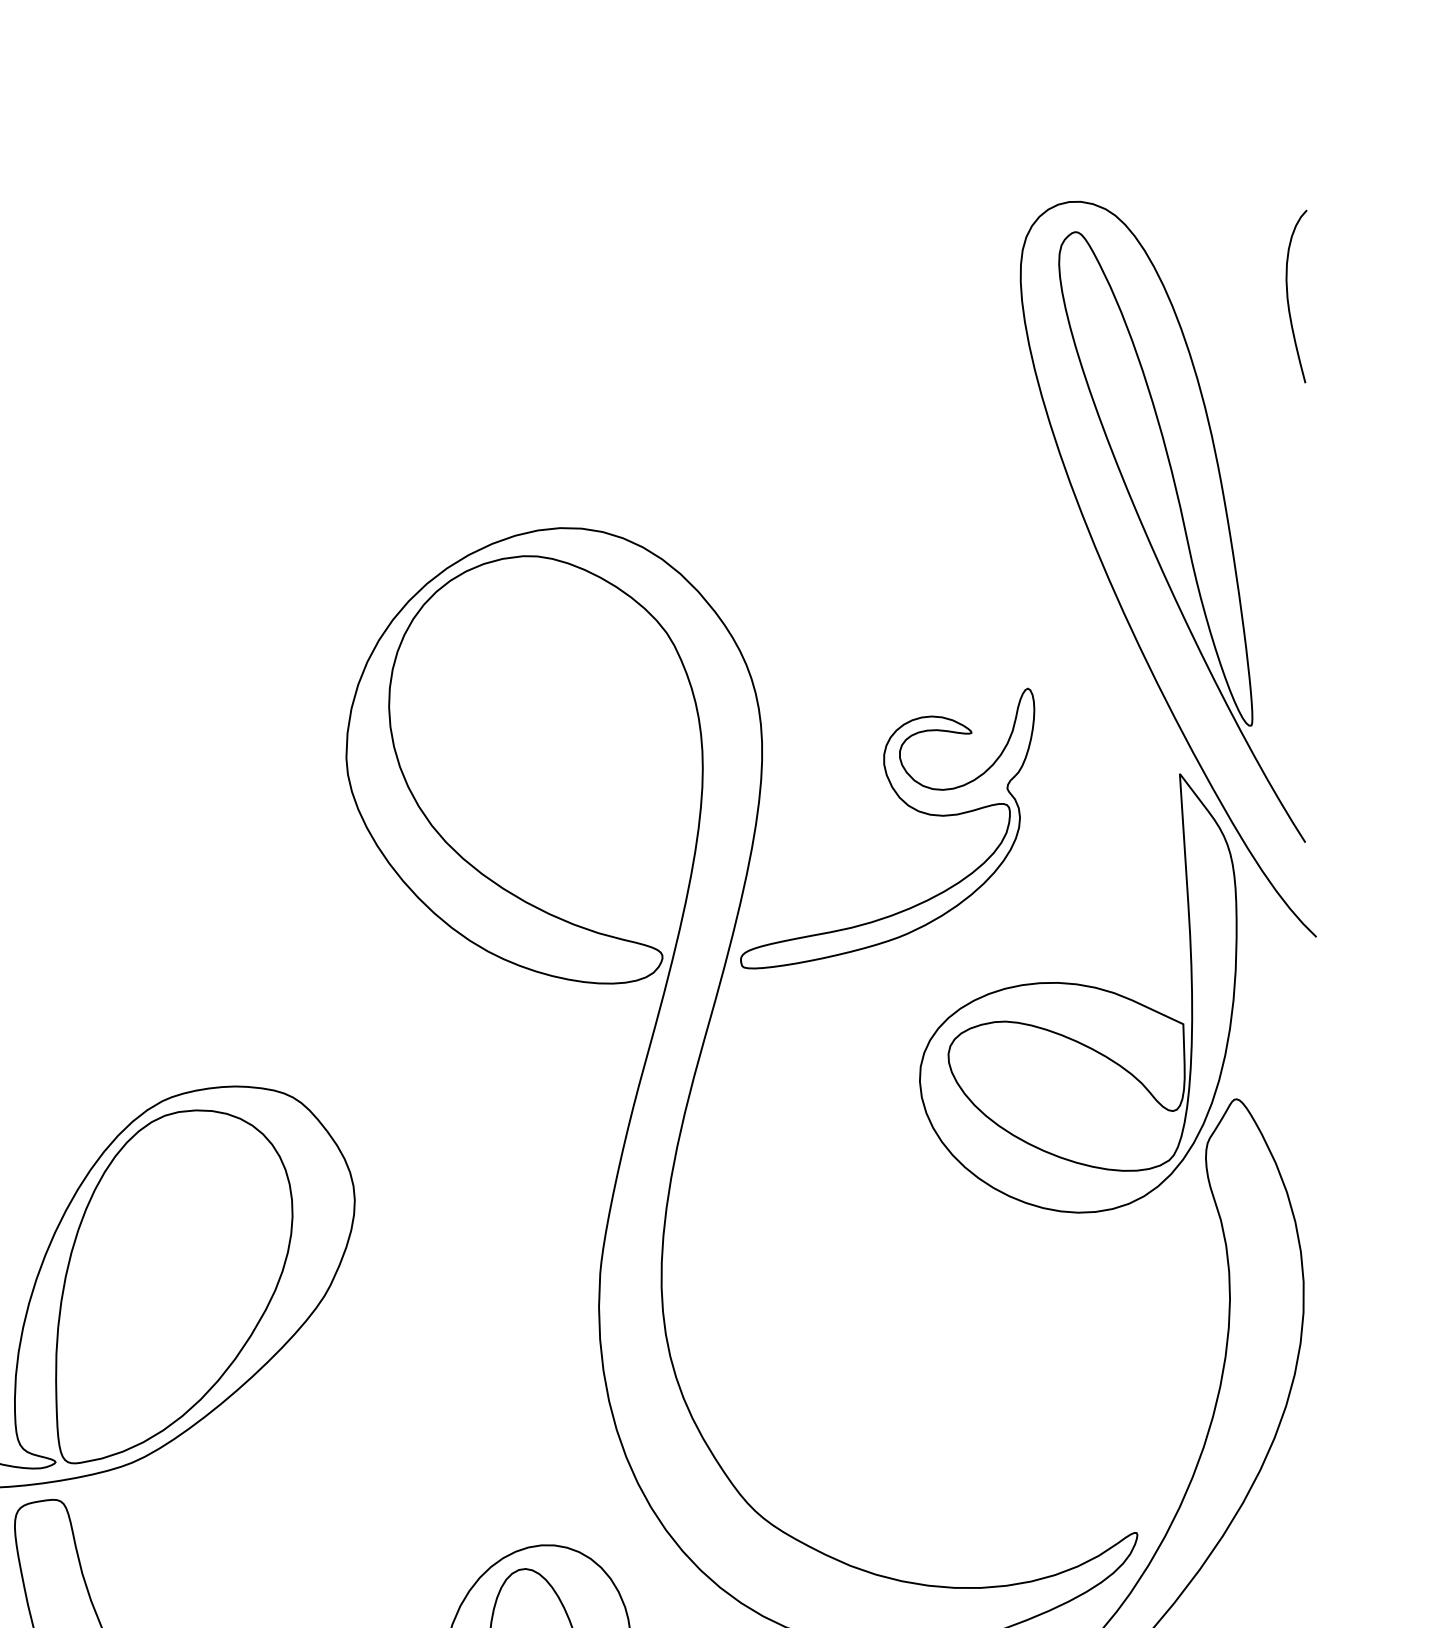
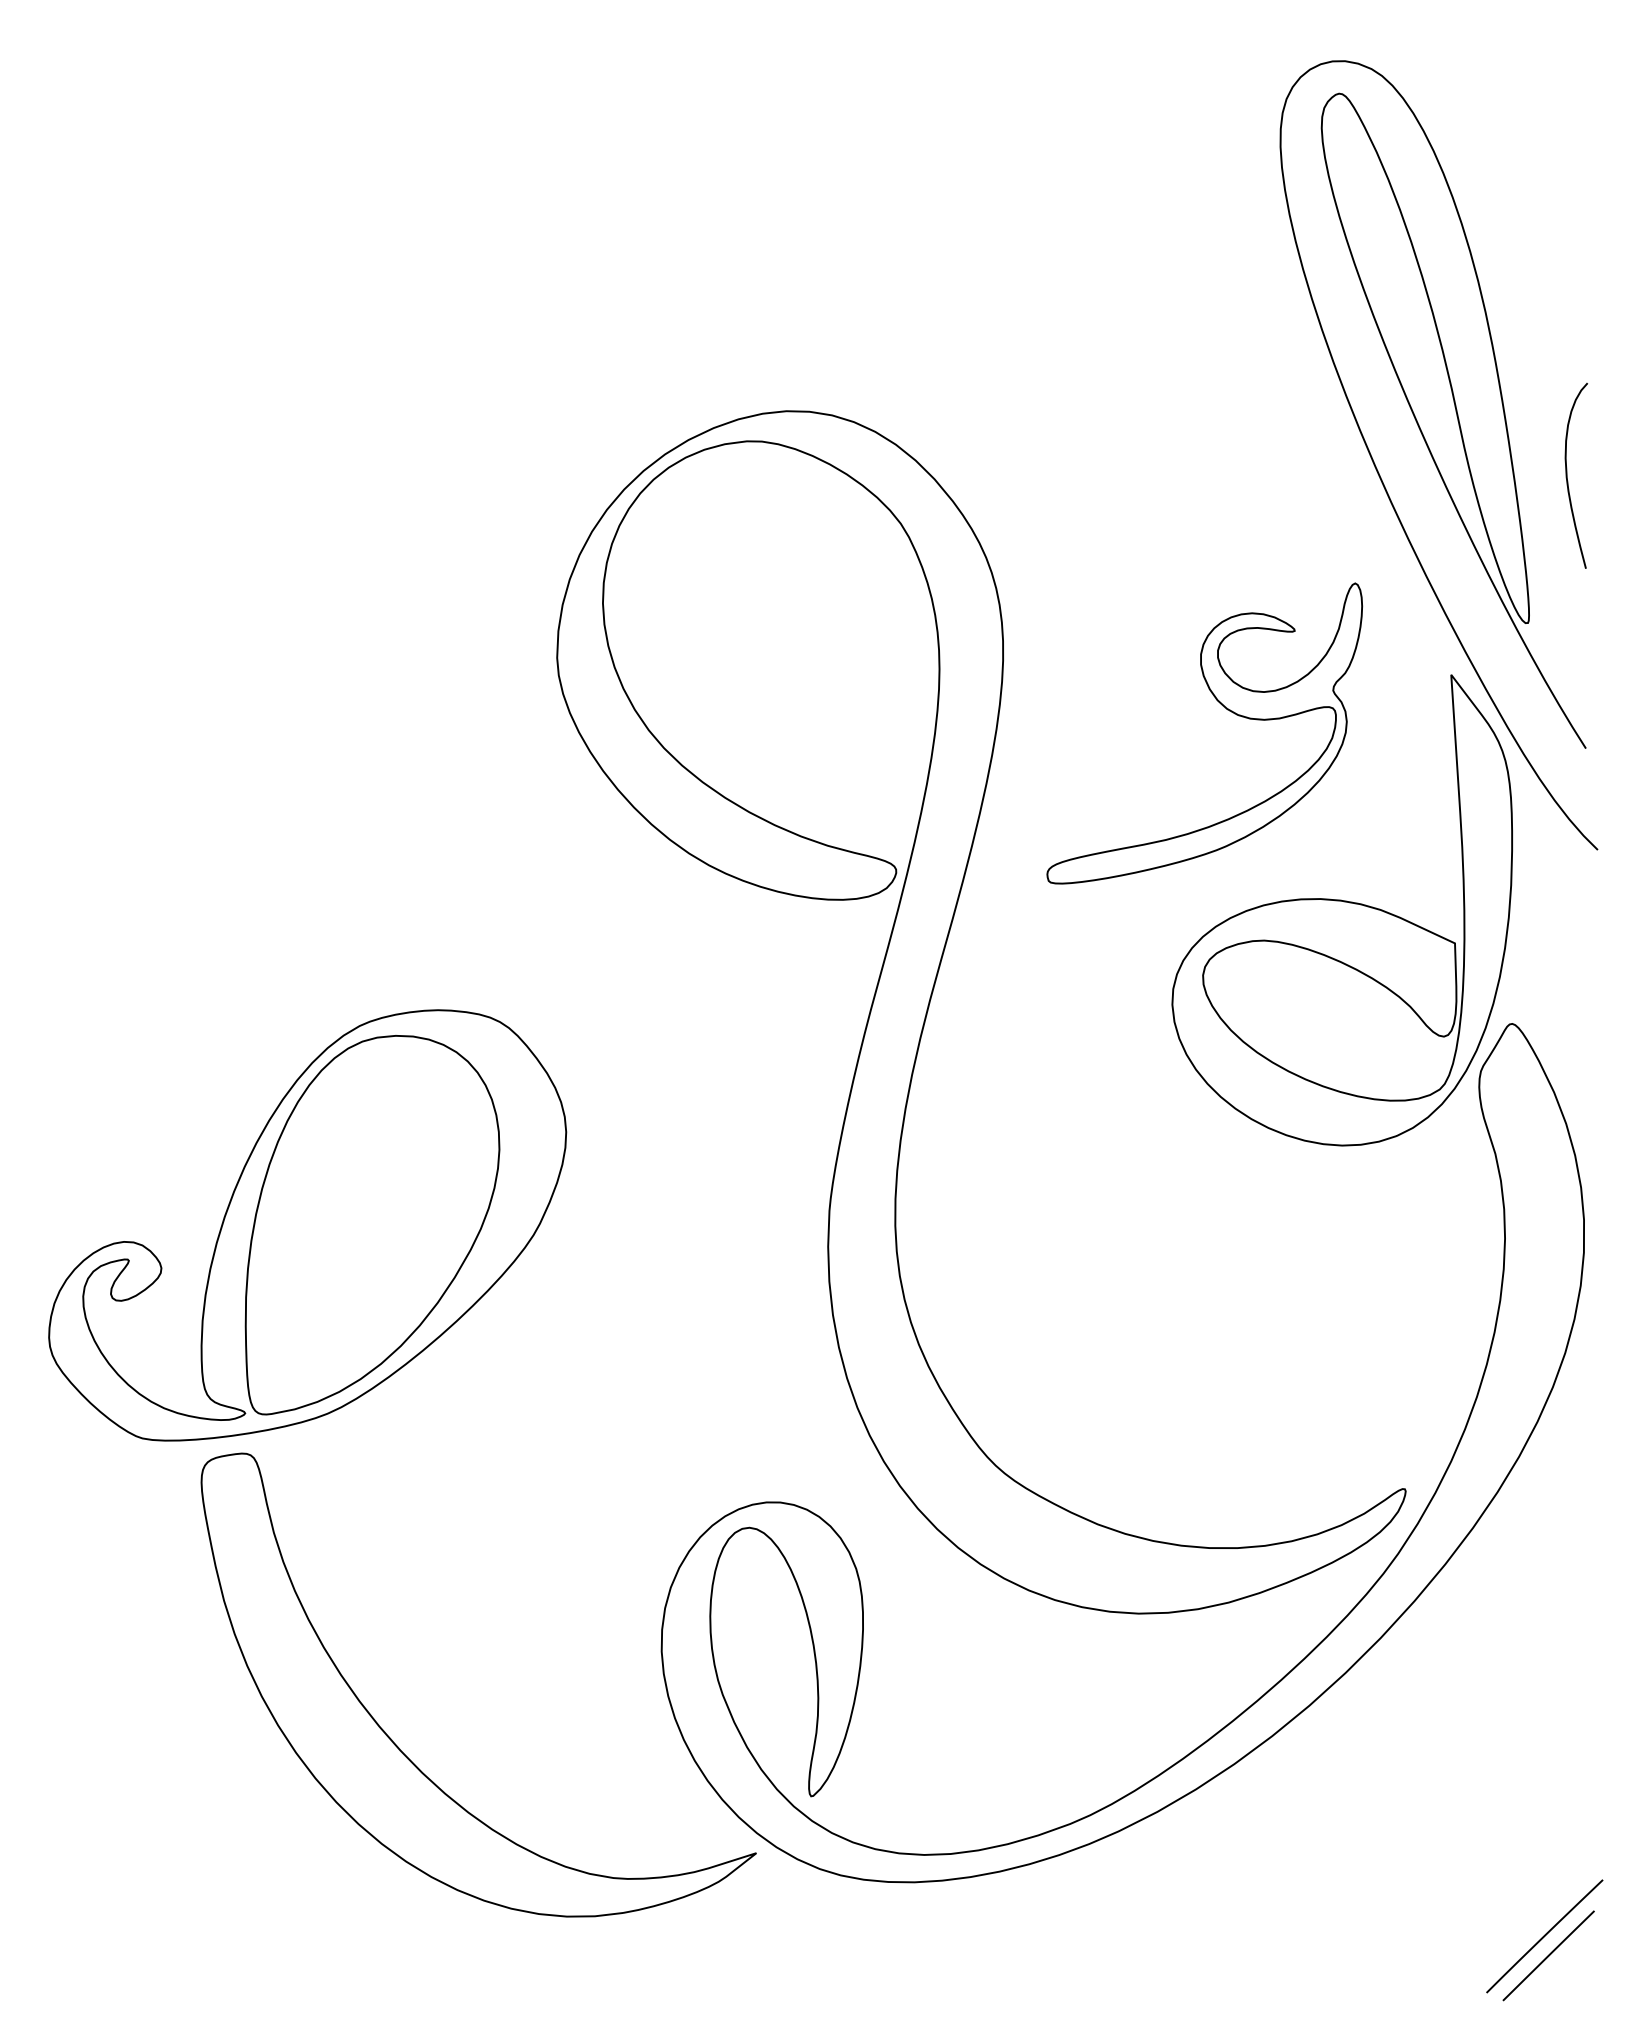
curve: (1288, 296) -> (1567, 475), moved
part: (904, 803) -> (1222, 706), moved

